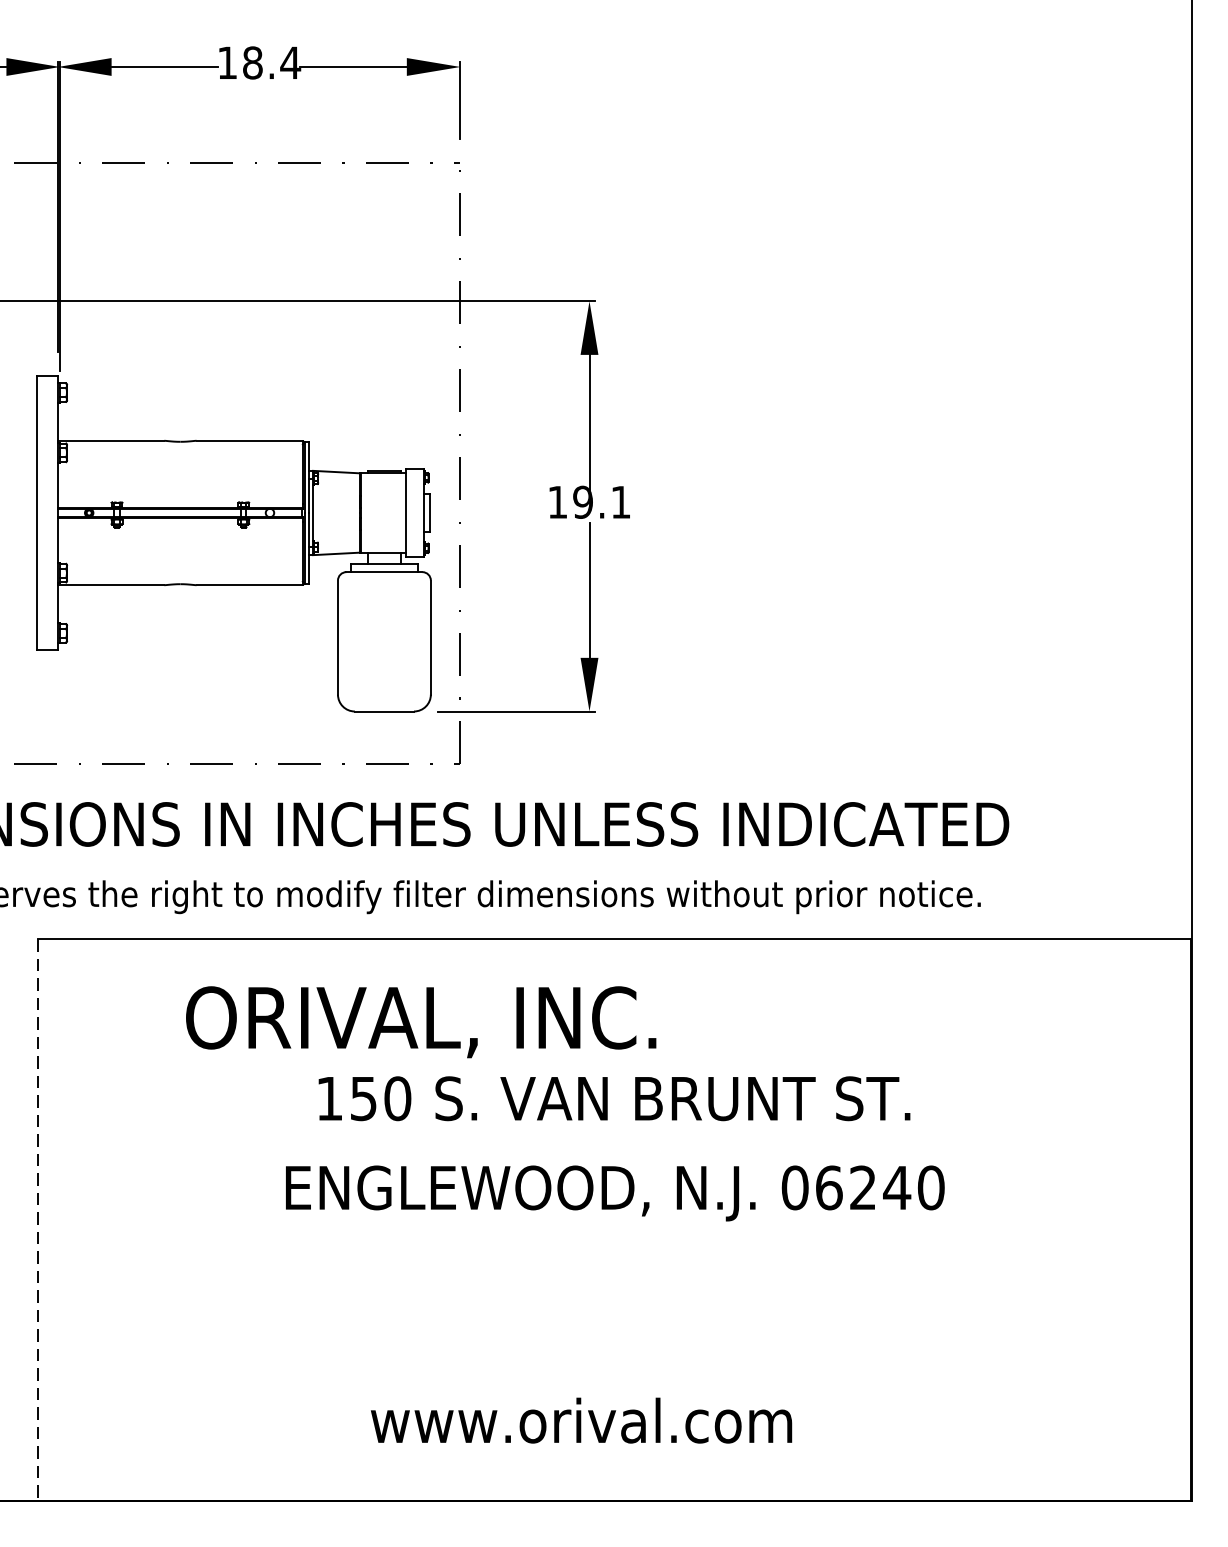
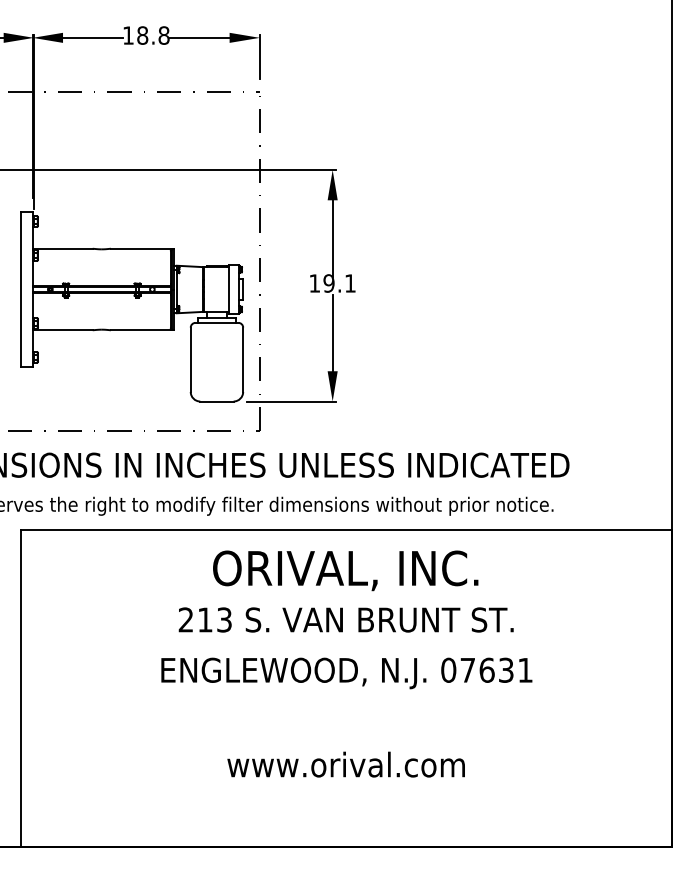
text: (289, 62) -> (163, 35), 18.4 -> 18.8
text: (420, 1021) -> (345, 570), moved
text: (364, 1097) -> (205, 619), 150 -> 213
text: (879, 1186) -> (496, 669), 06240 -> 07631
line: (38, 1220) -> (21, 688), dashed -> solid
text: (580, 1420) -> (345, 764), moved

